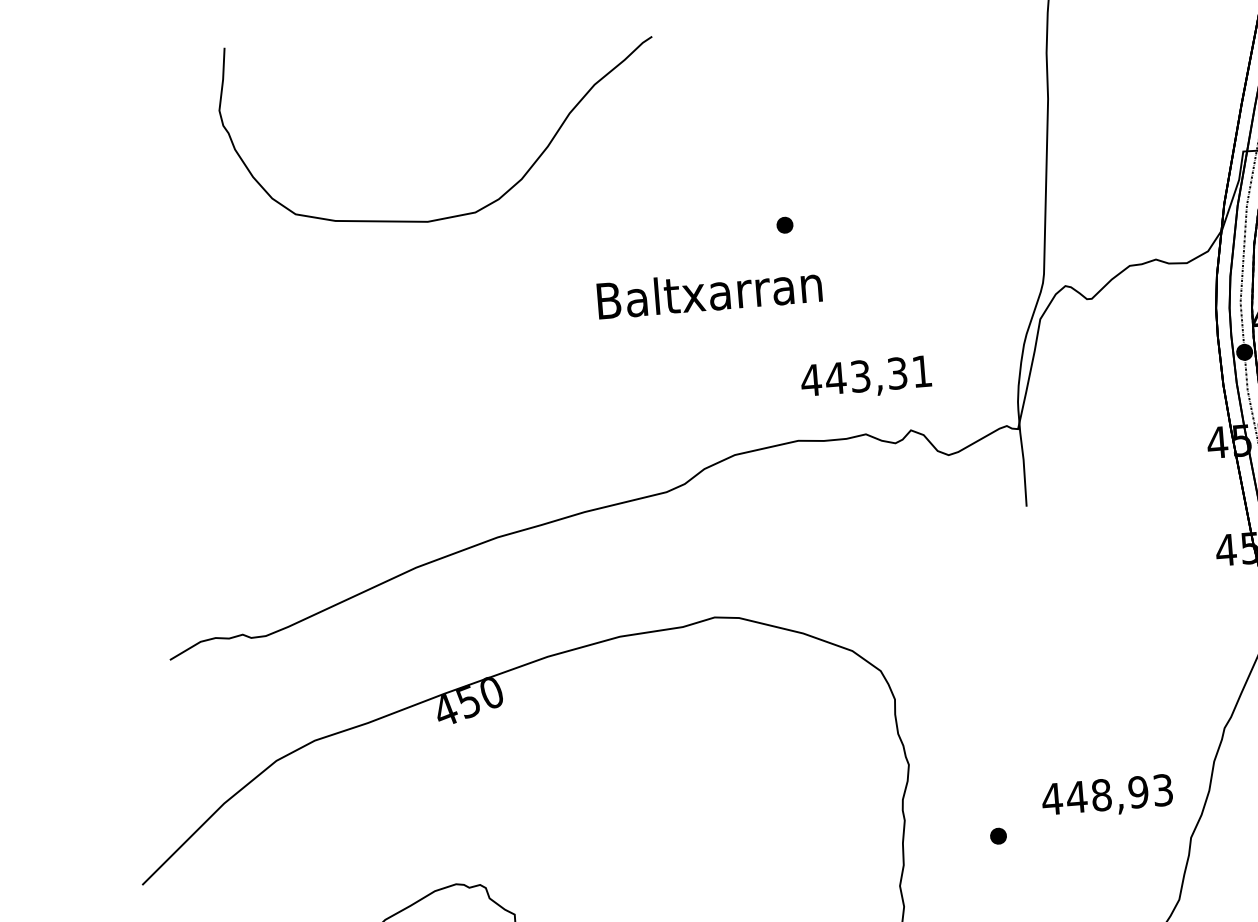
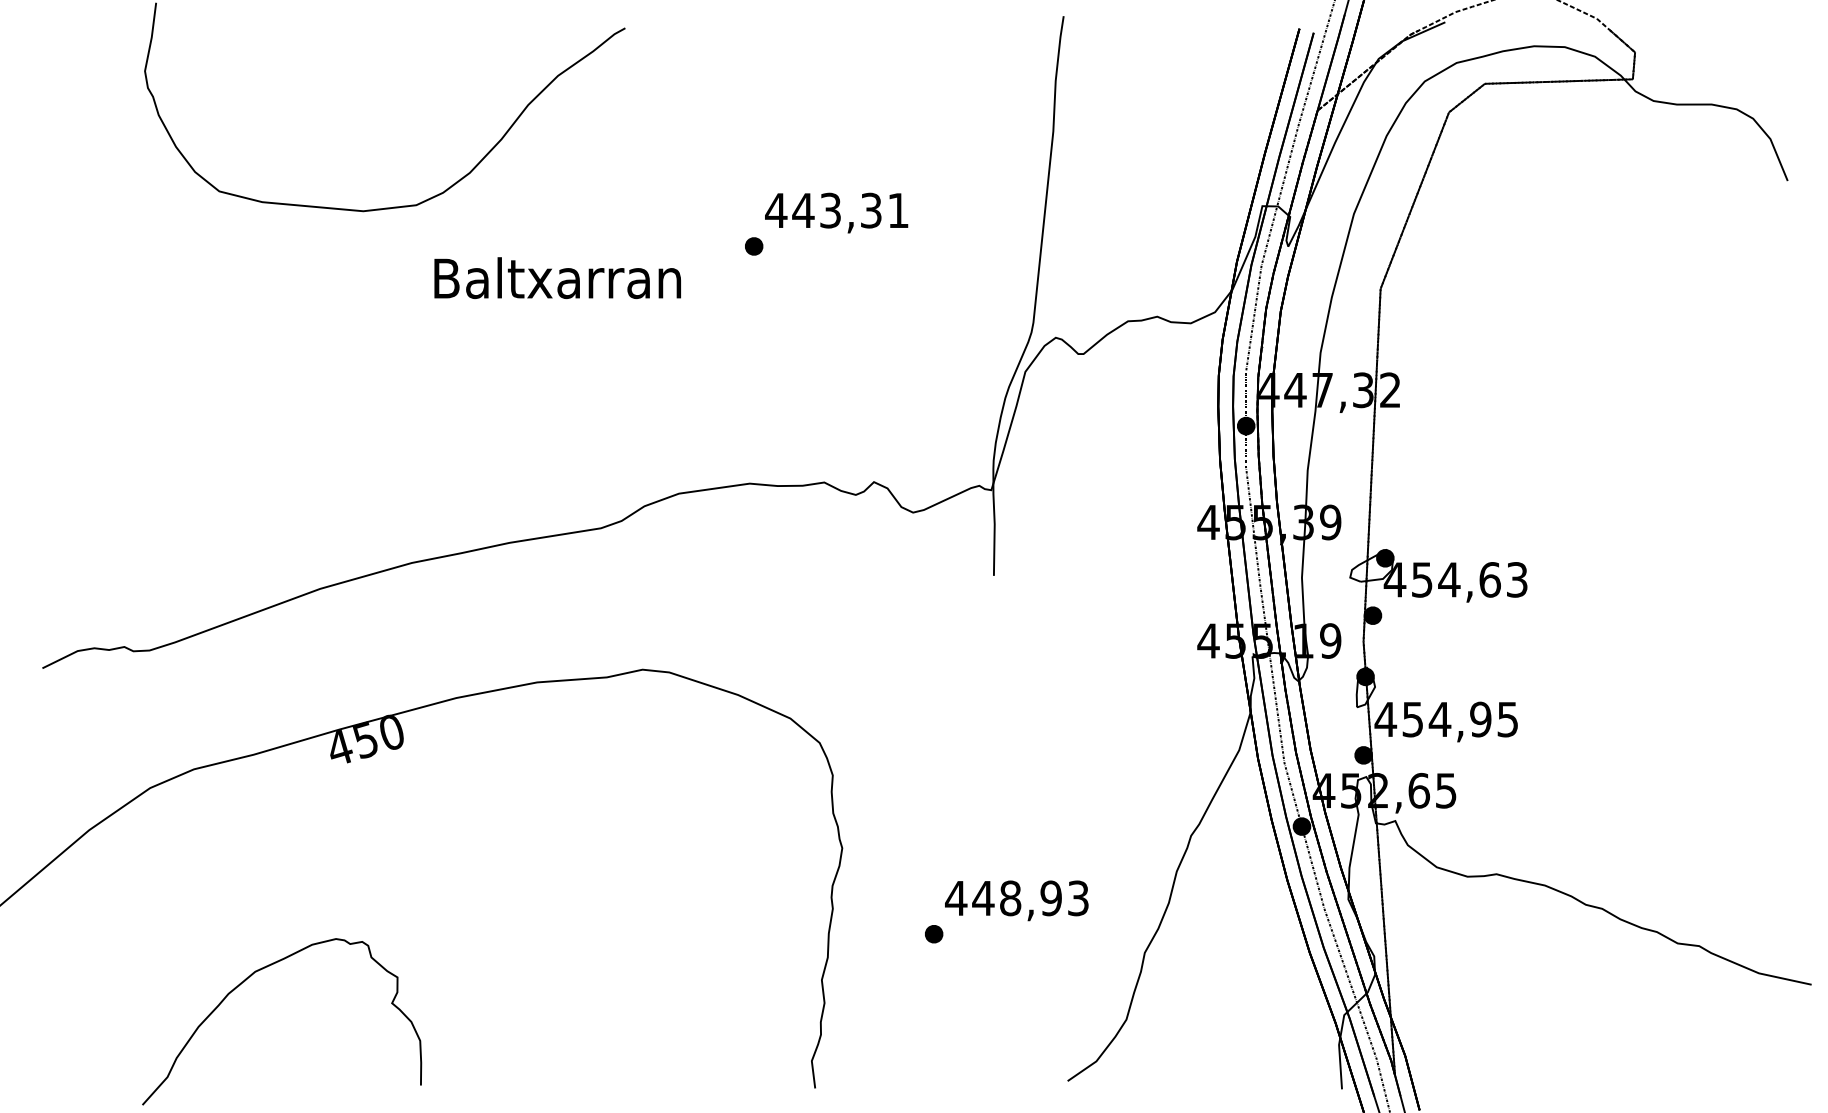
text: (709, 292) -> (557, 278), moved
text: (866, 377) -> (836, 212), moved
text: (1107, 796) -> (1016, 900), moved

